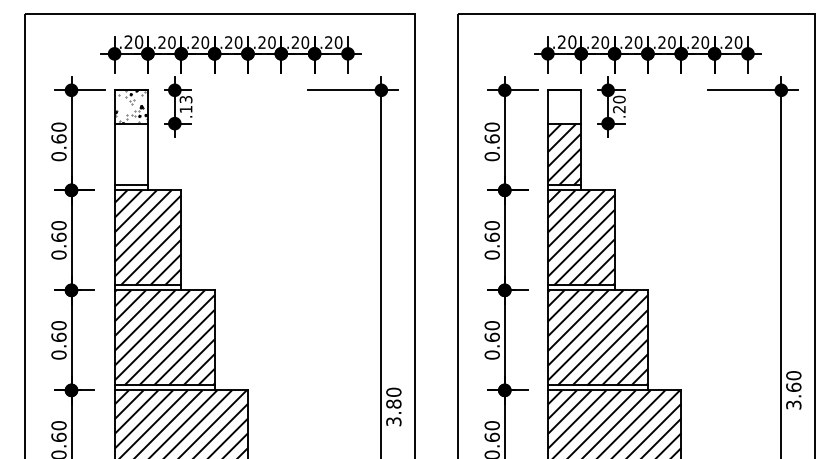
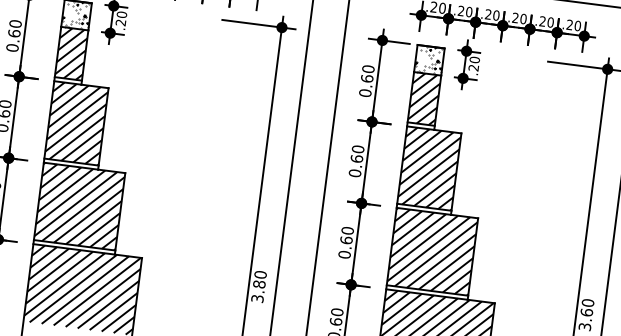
text: (185, 104) -> (120, 18), .13 -> .20
hatch: (564, 106) -> (429, 59), added
hatch: (130, 154) -> (70, 53), added

